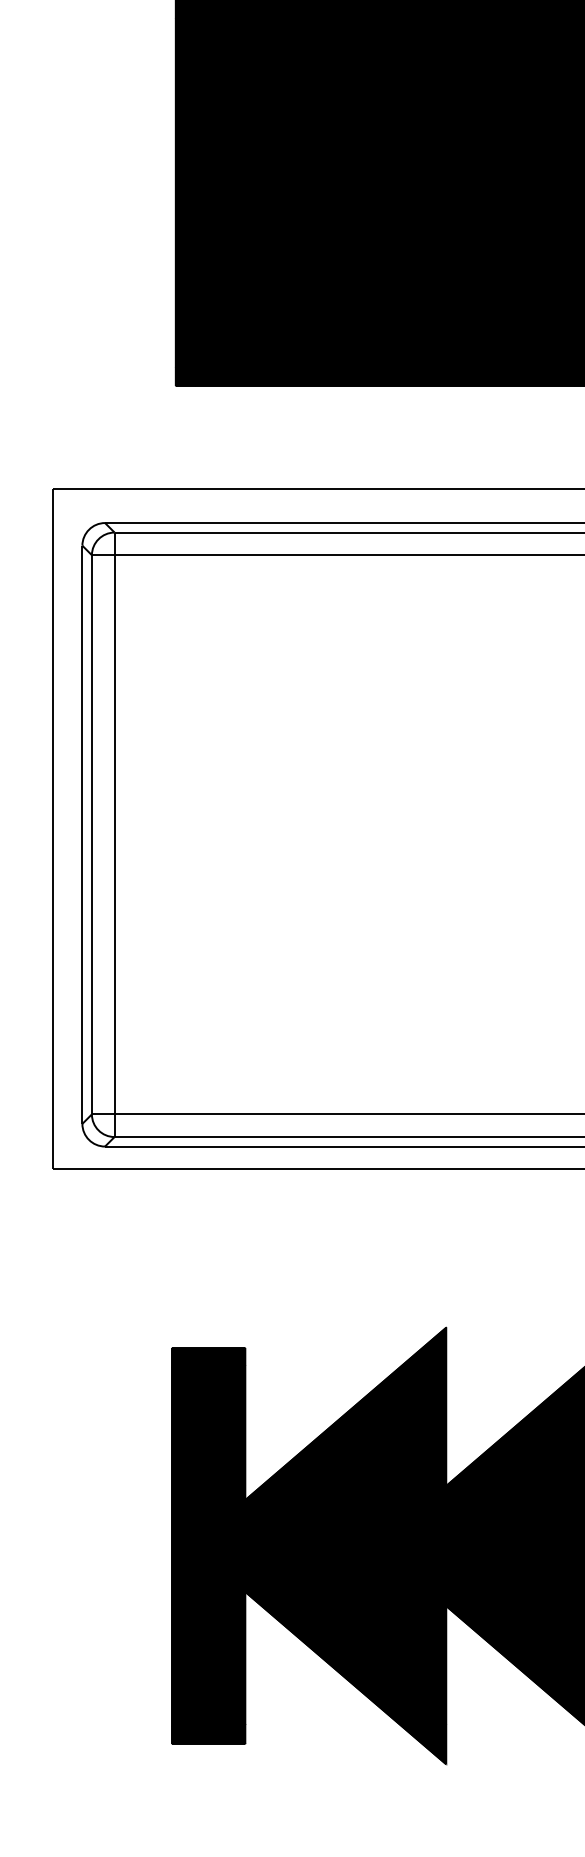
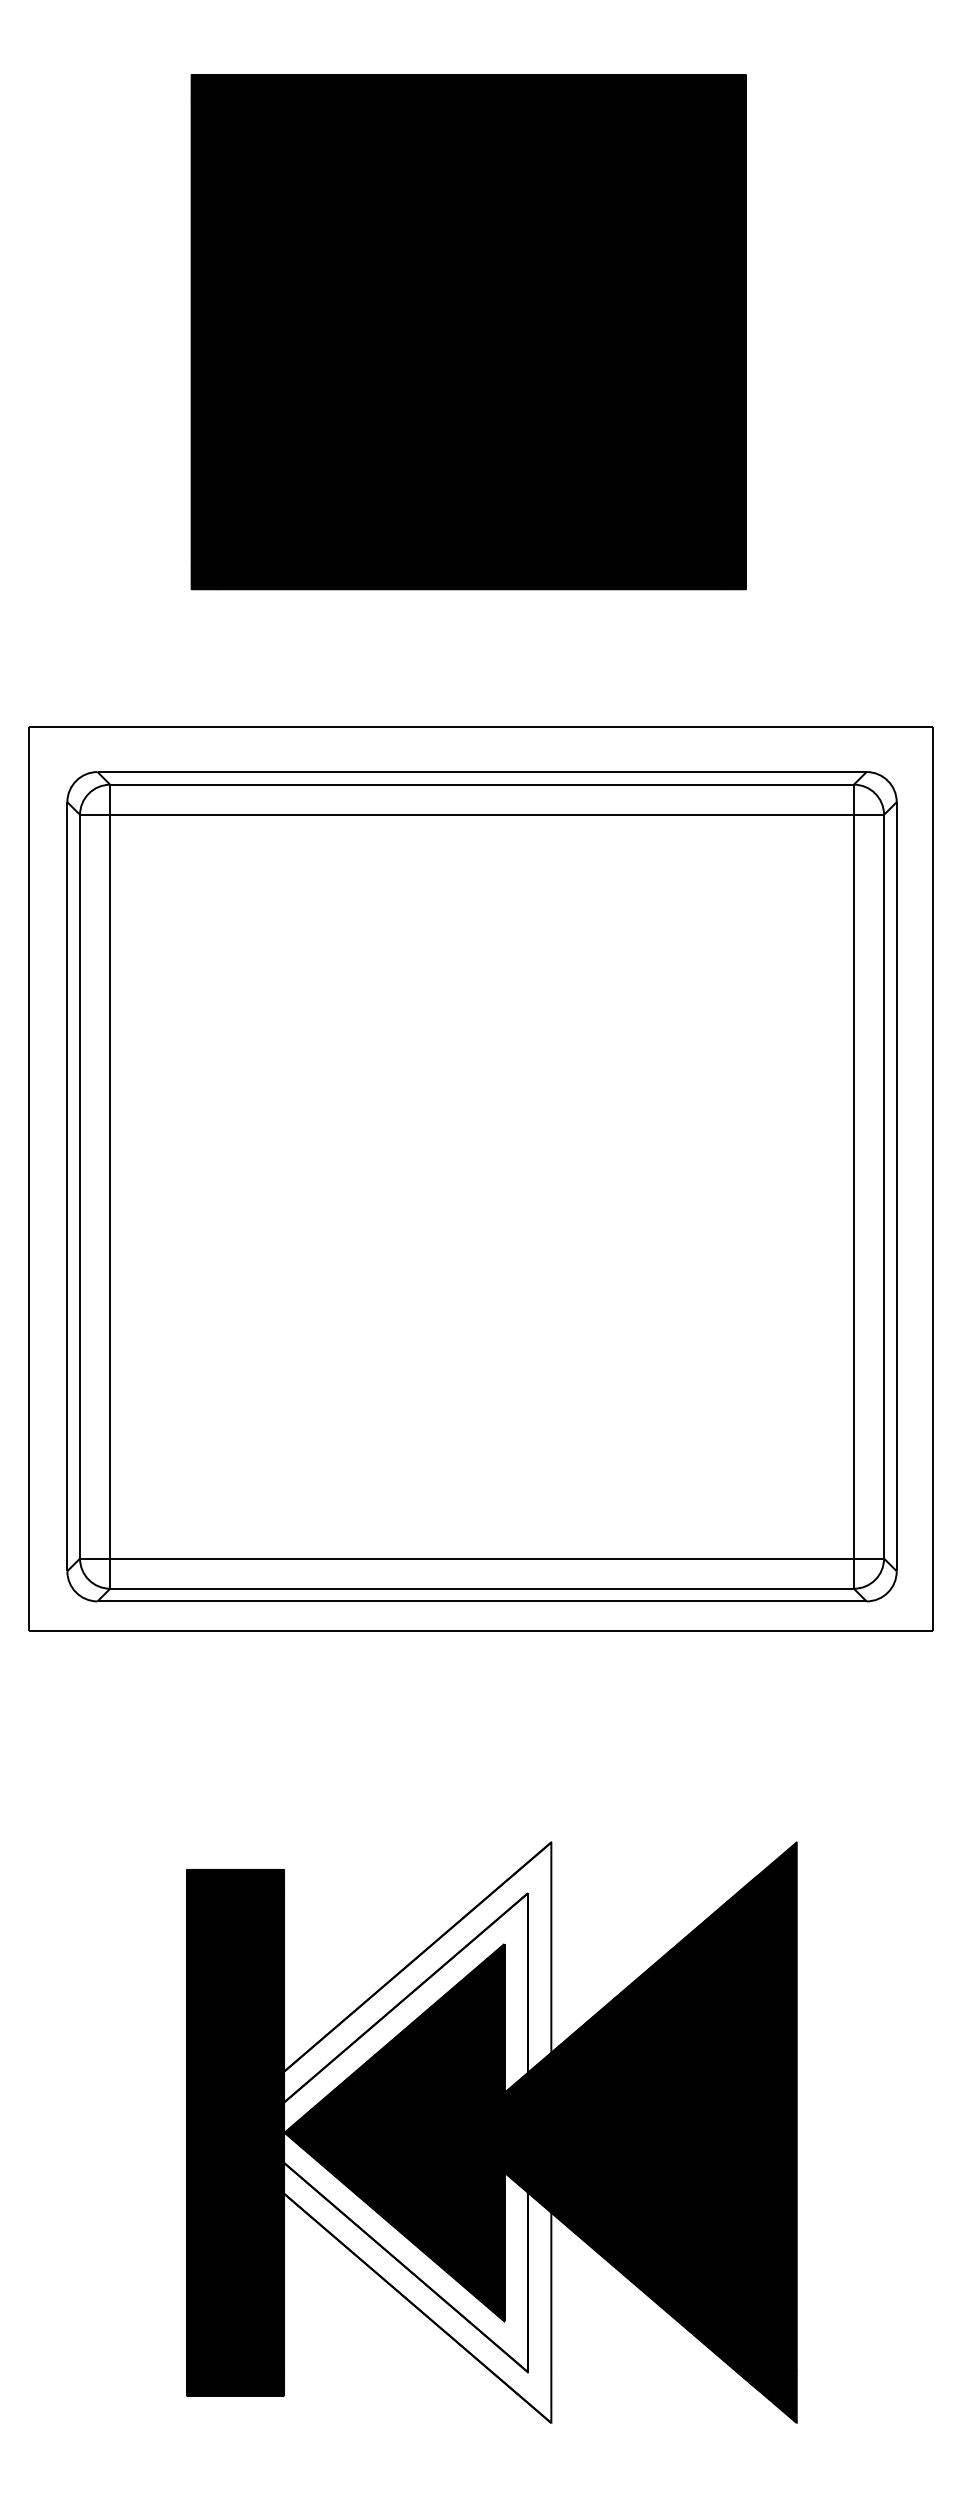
fill: (319, 1545) -> (382, 2132), removed
fill: (323, 1545) -> (387, 2132), removed

